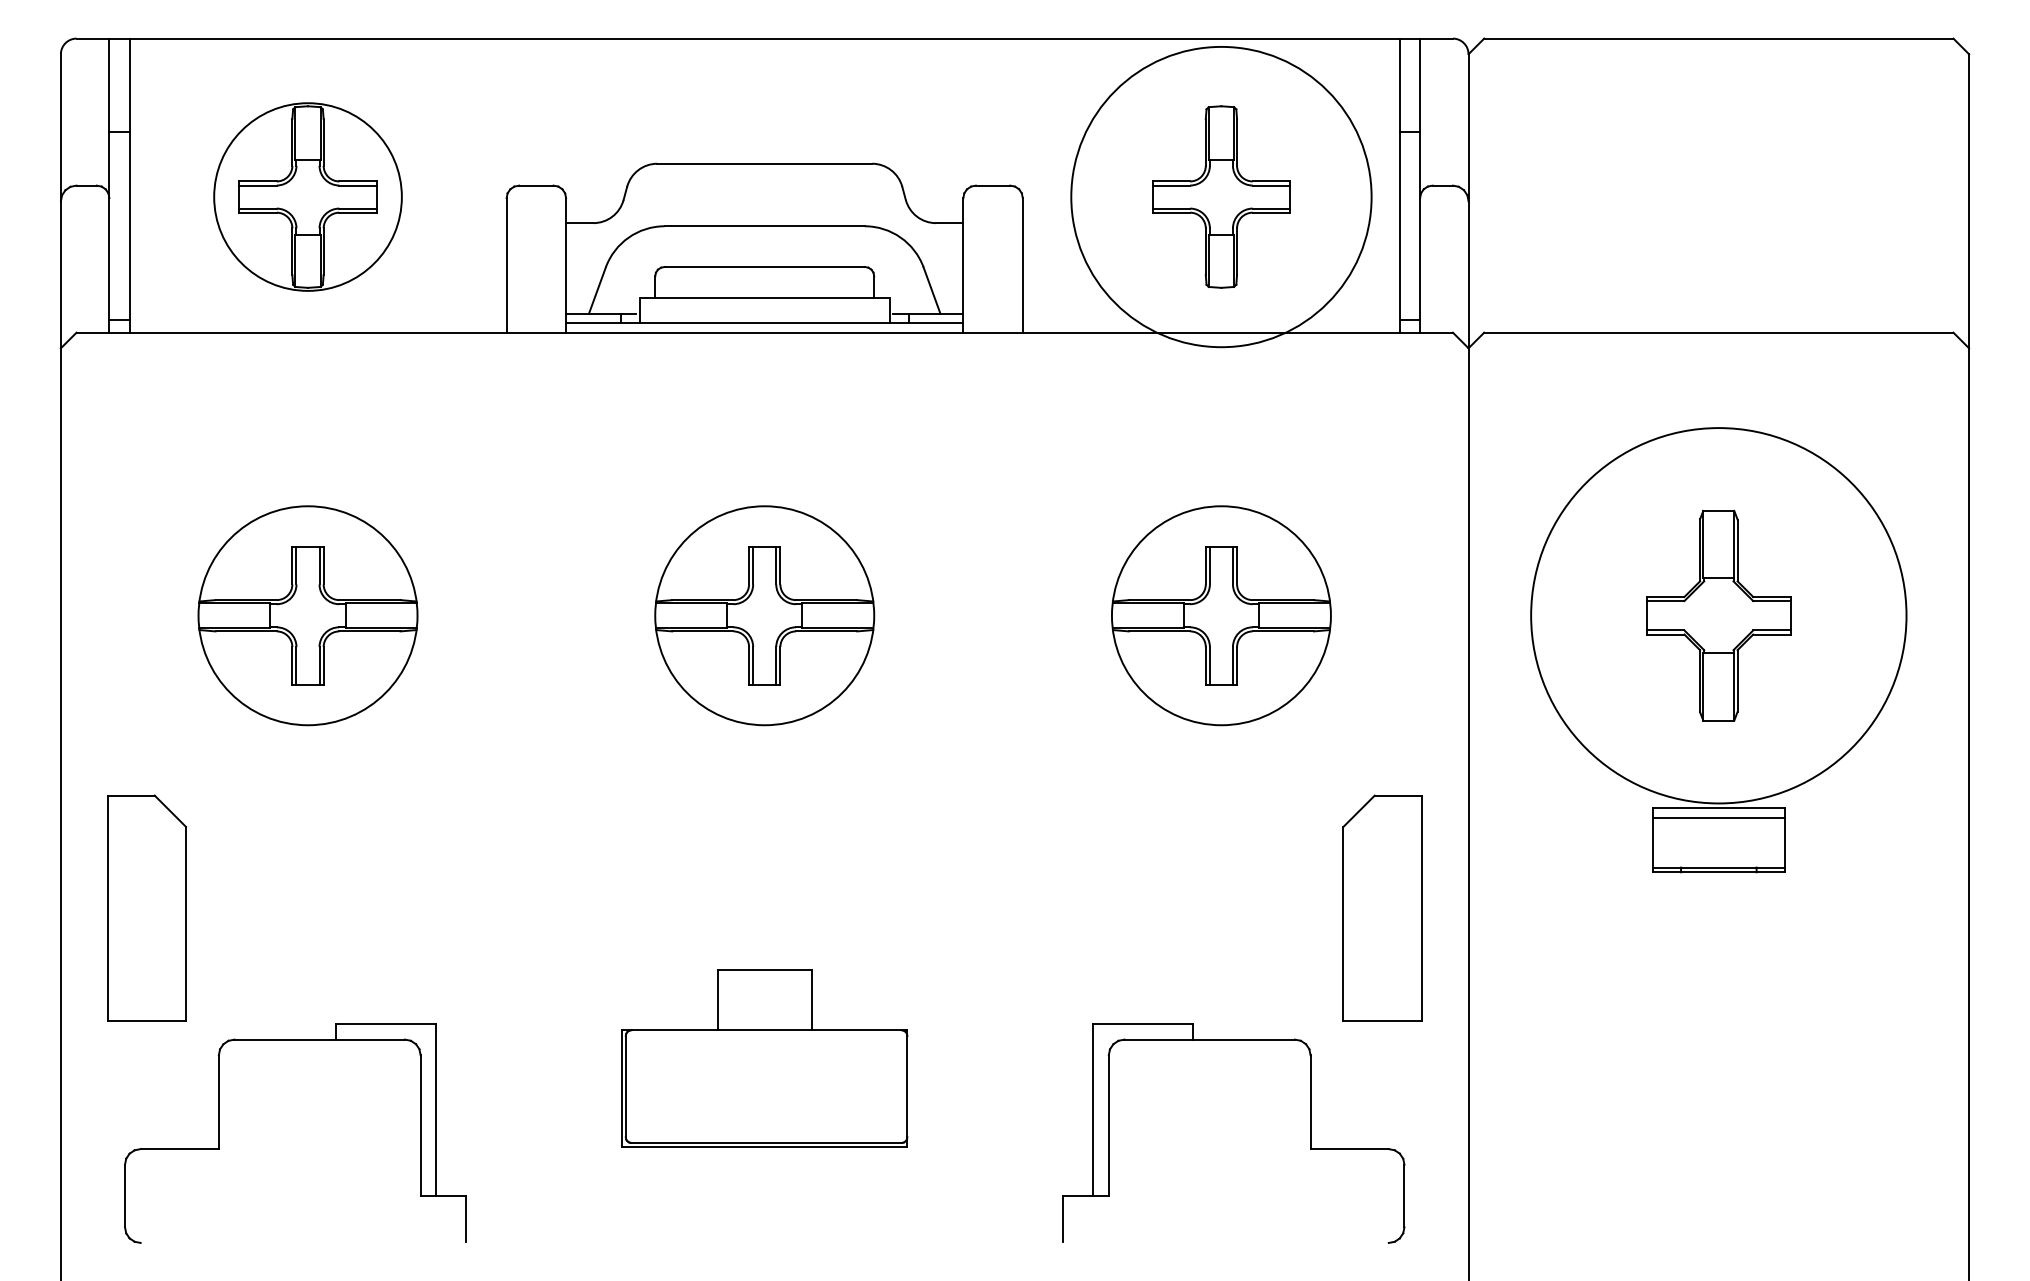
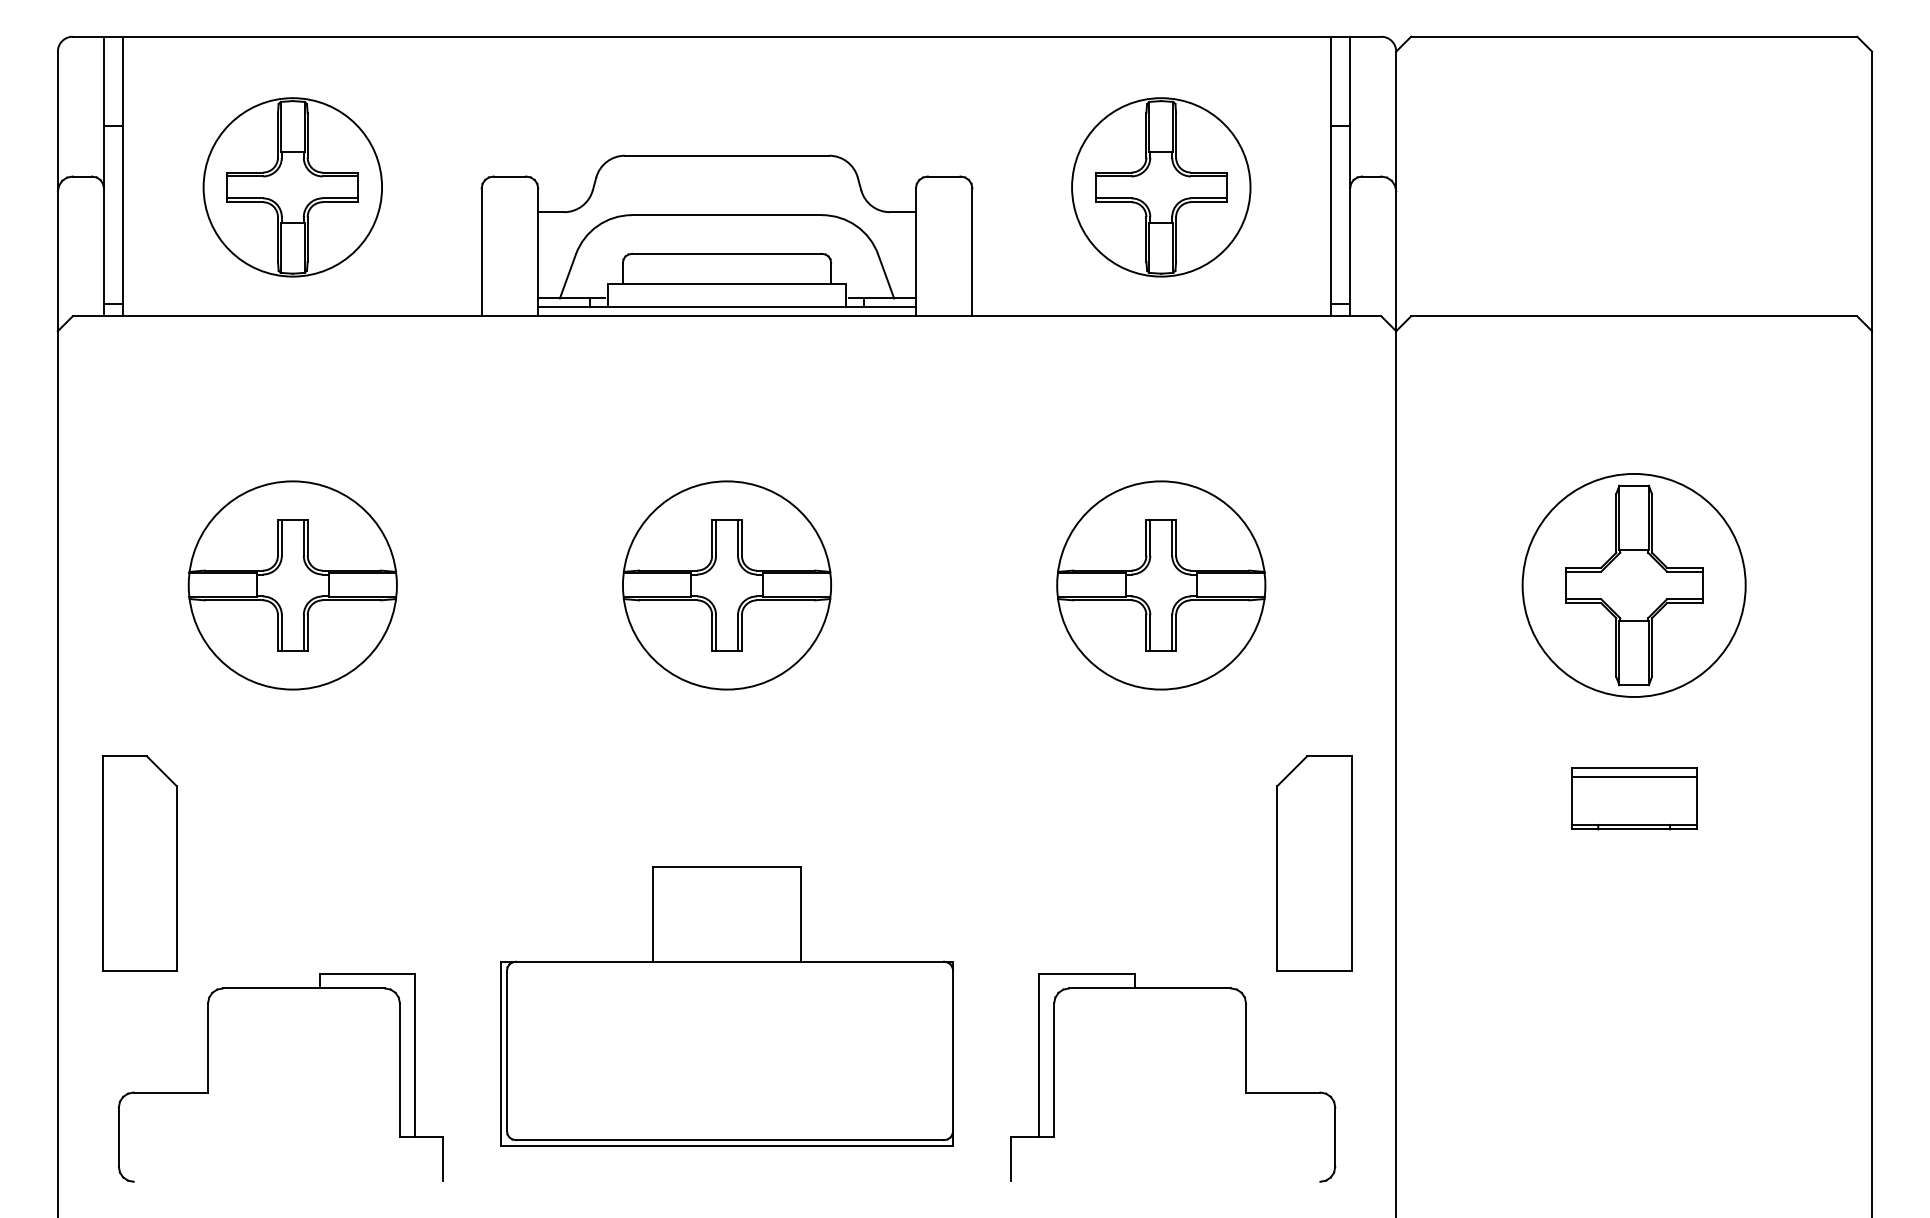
circle: (1221, 197) -> (1161, 187), size x0.62
circle: (1718, 615) -> (1633, 585), size x0.62
part: (764, 1058) -> (726, 1006), size x1.67

